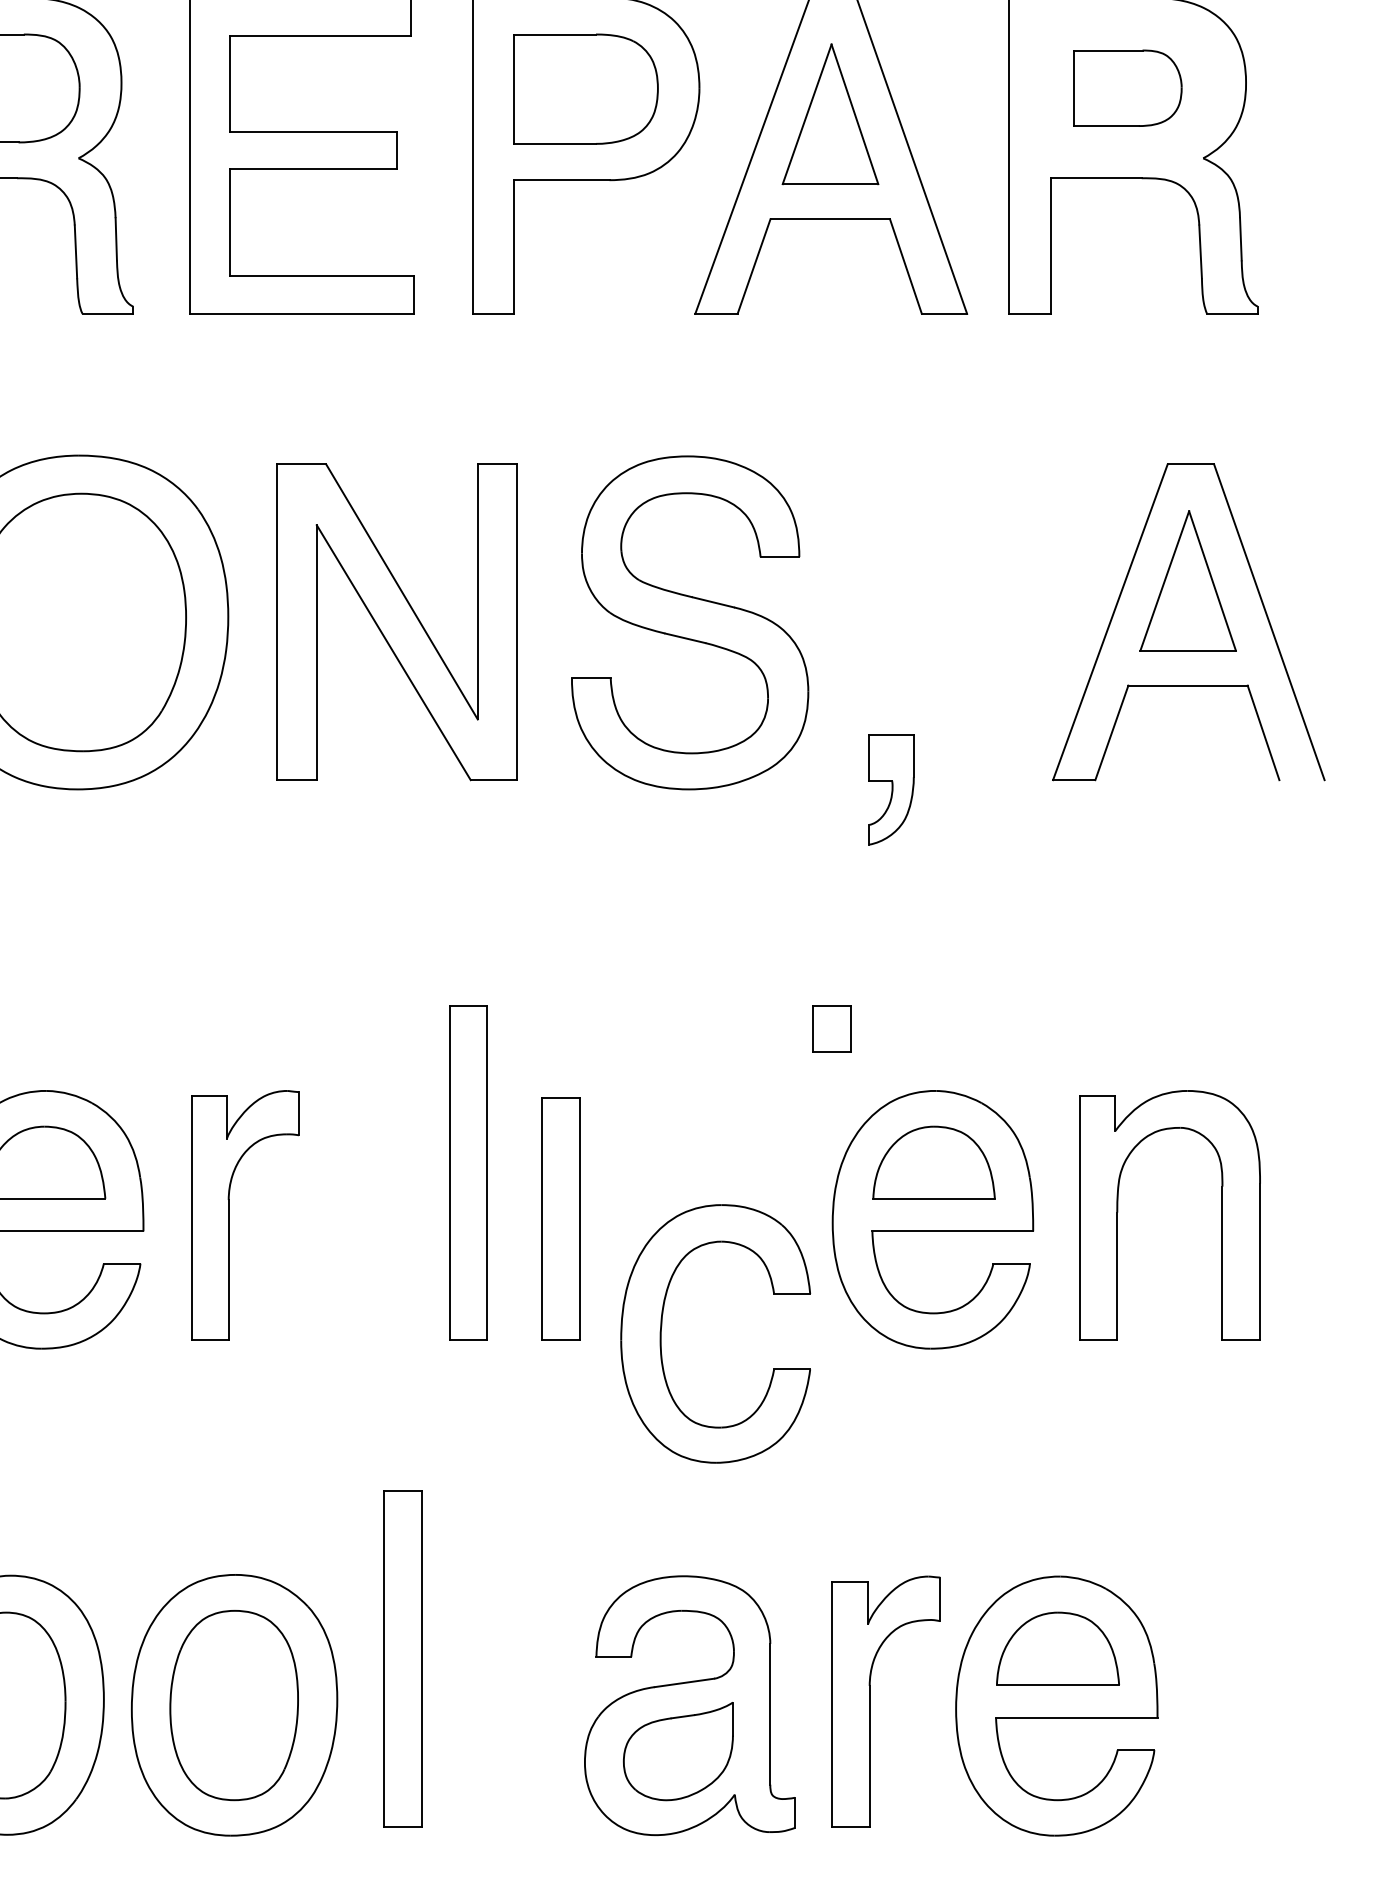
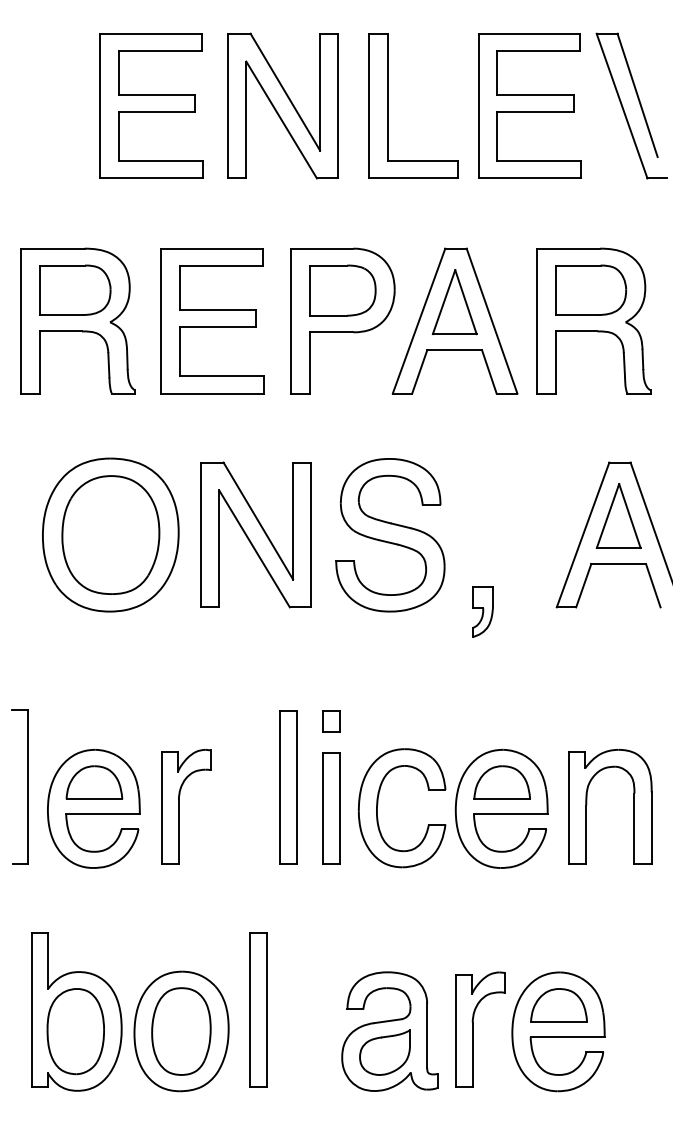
part: (1128, 86) -> (591, 289), size x1.43
part: (832, 1029) -> (331, 721), moved
part: (664, 1325) -> (378, 804), moved

